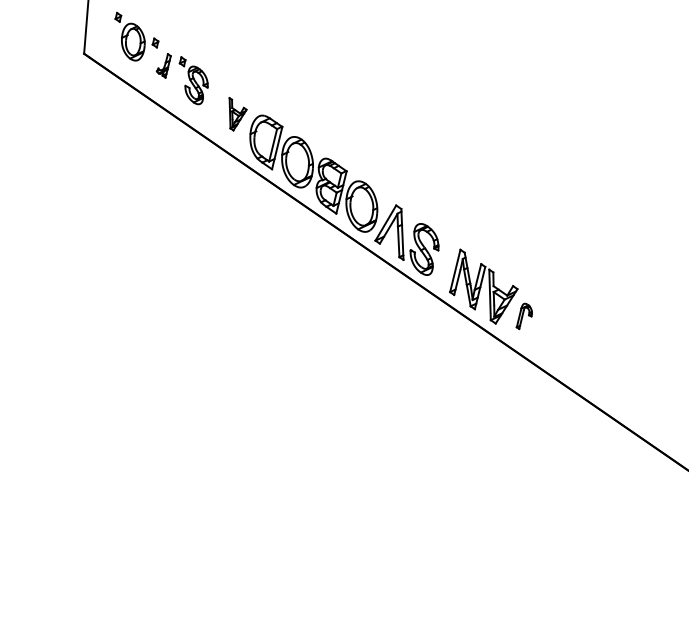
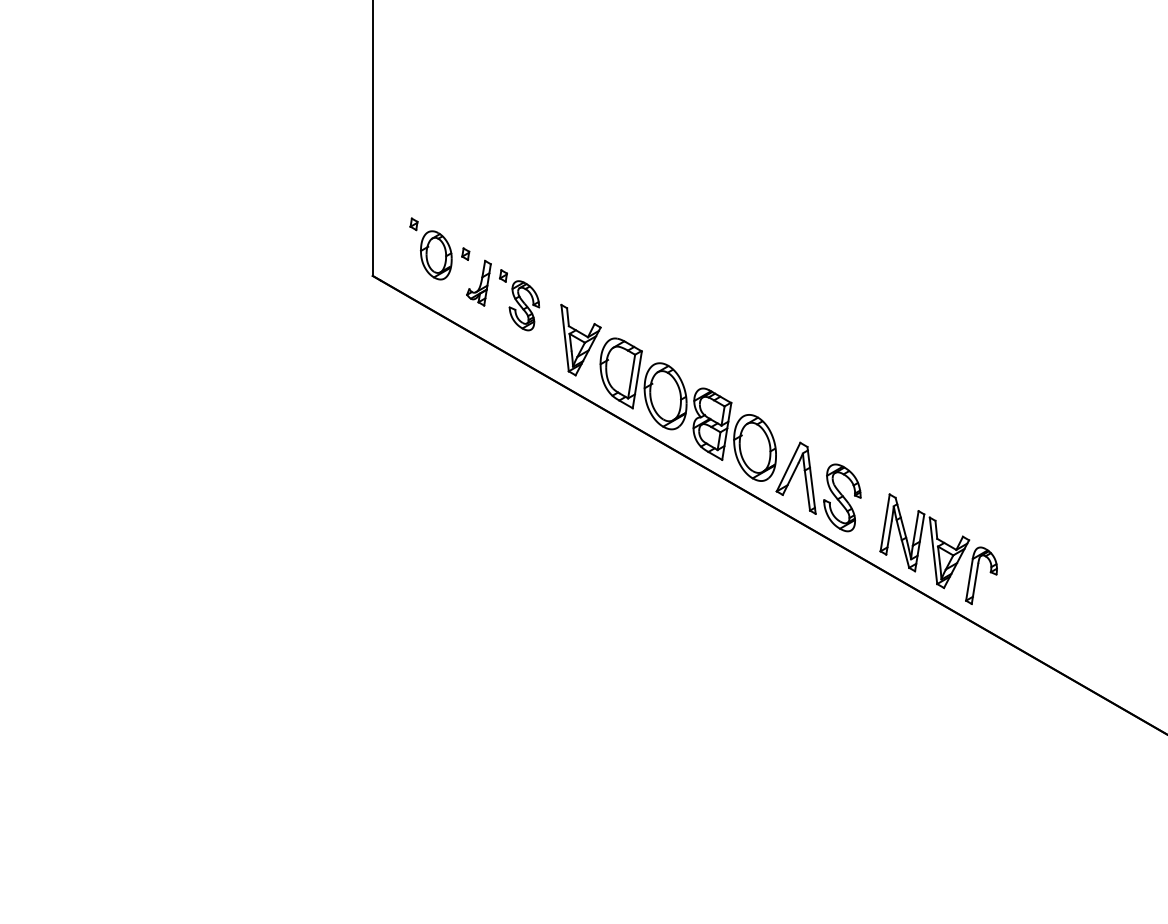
part: (163, 65) -> (478, 282), size x1.43
part: (236, 114) -> (580, 339), size x1.67
part: (524, 316) -> (981, 575), size x1.67

